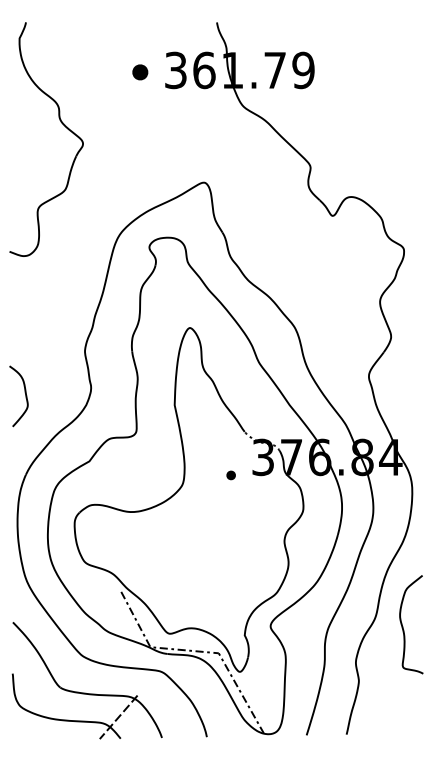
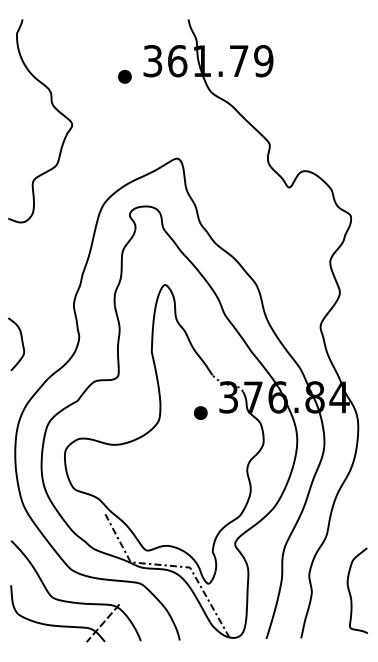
part: (139, 71) -> (124, 76), moved
part: (230, 474) -> (200, 412), size x1.67
curve: (403, 625) -> (350, 591), moved

